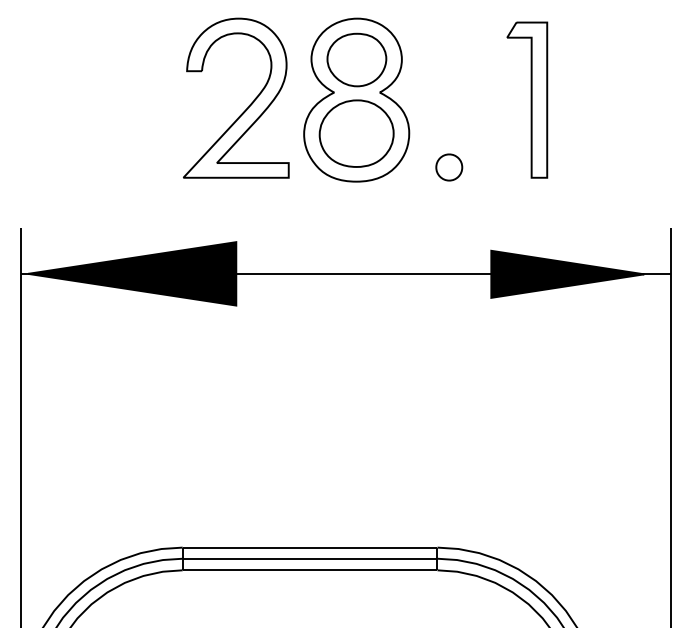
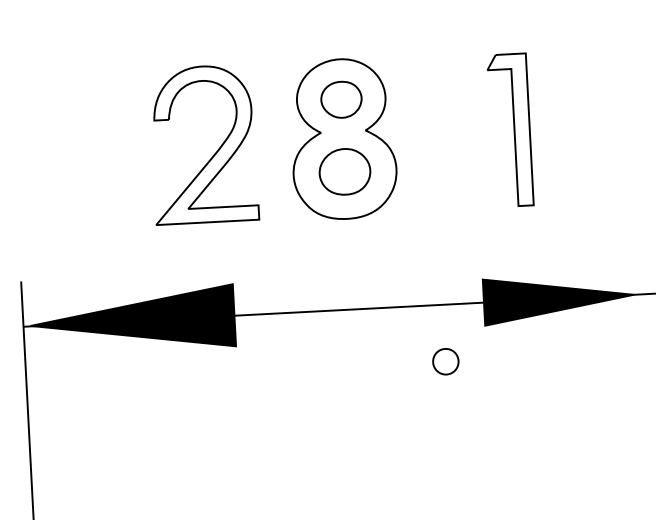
part: (356, 59) -> (341, 99), size x0.7
part: (249, 104) -> (217, 149), moved
part: (356, 133) -> (344, 171), size x0.7
part: (449, 167) -> (446, 361), moved

